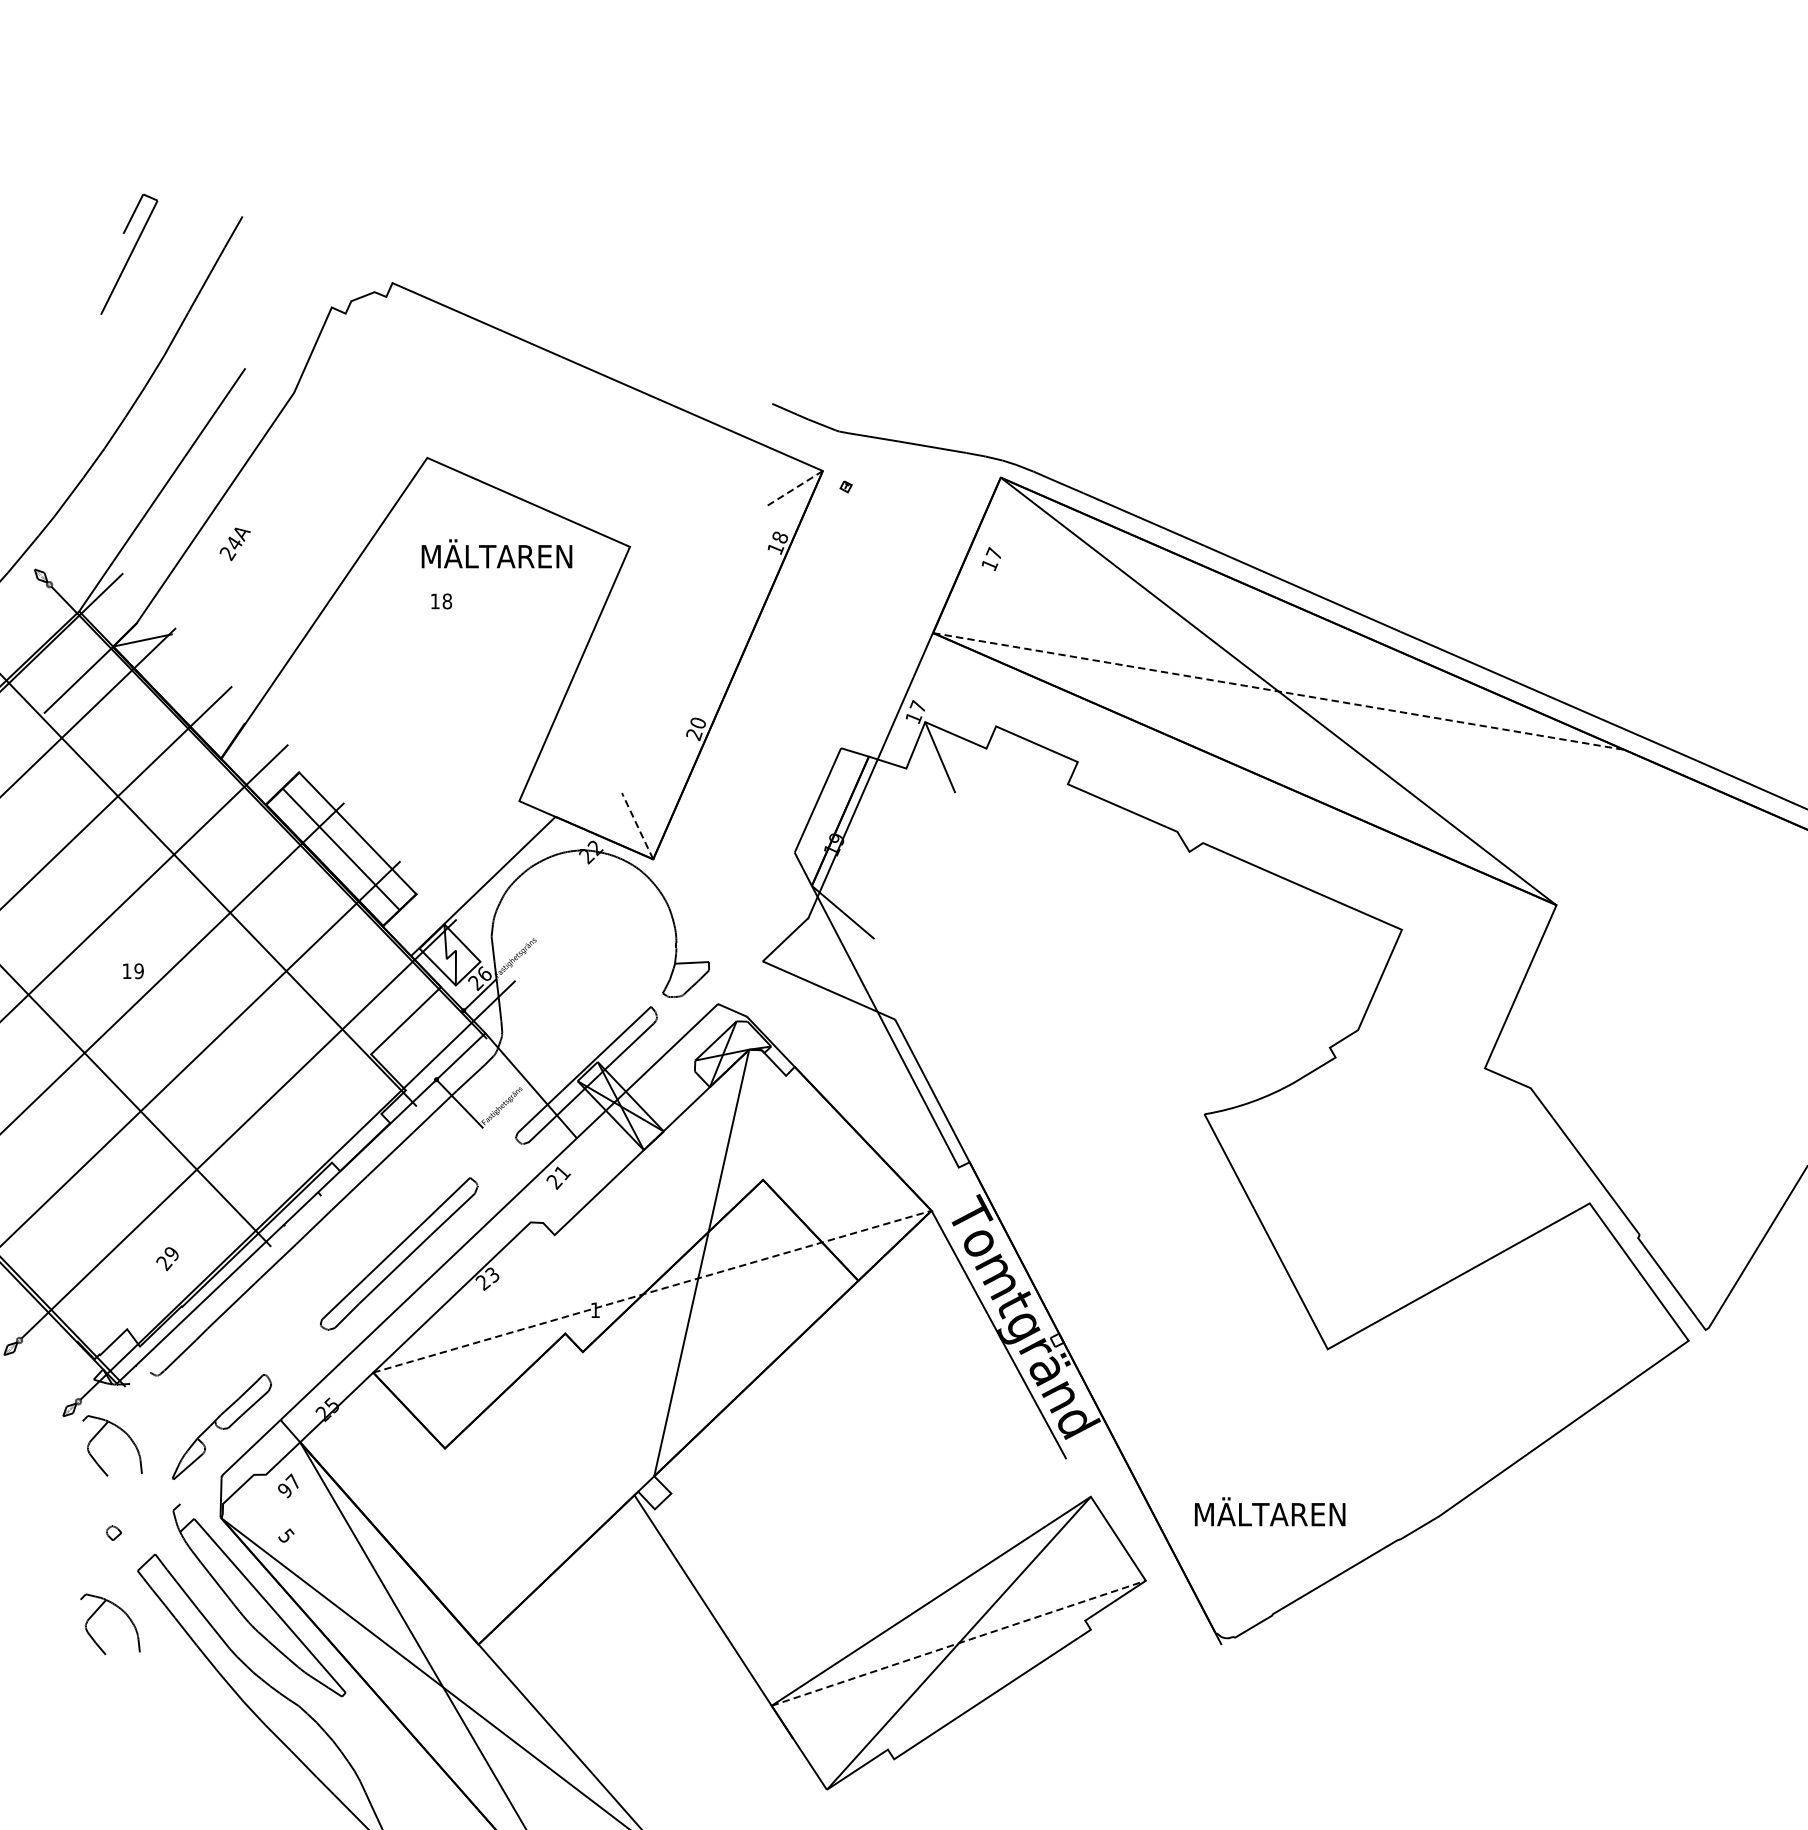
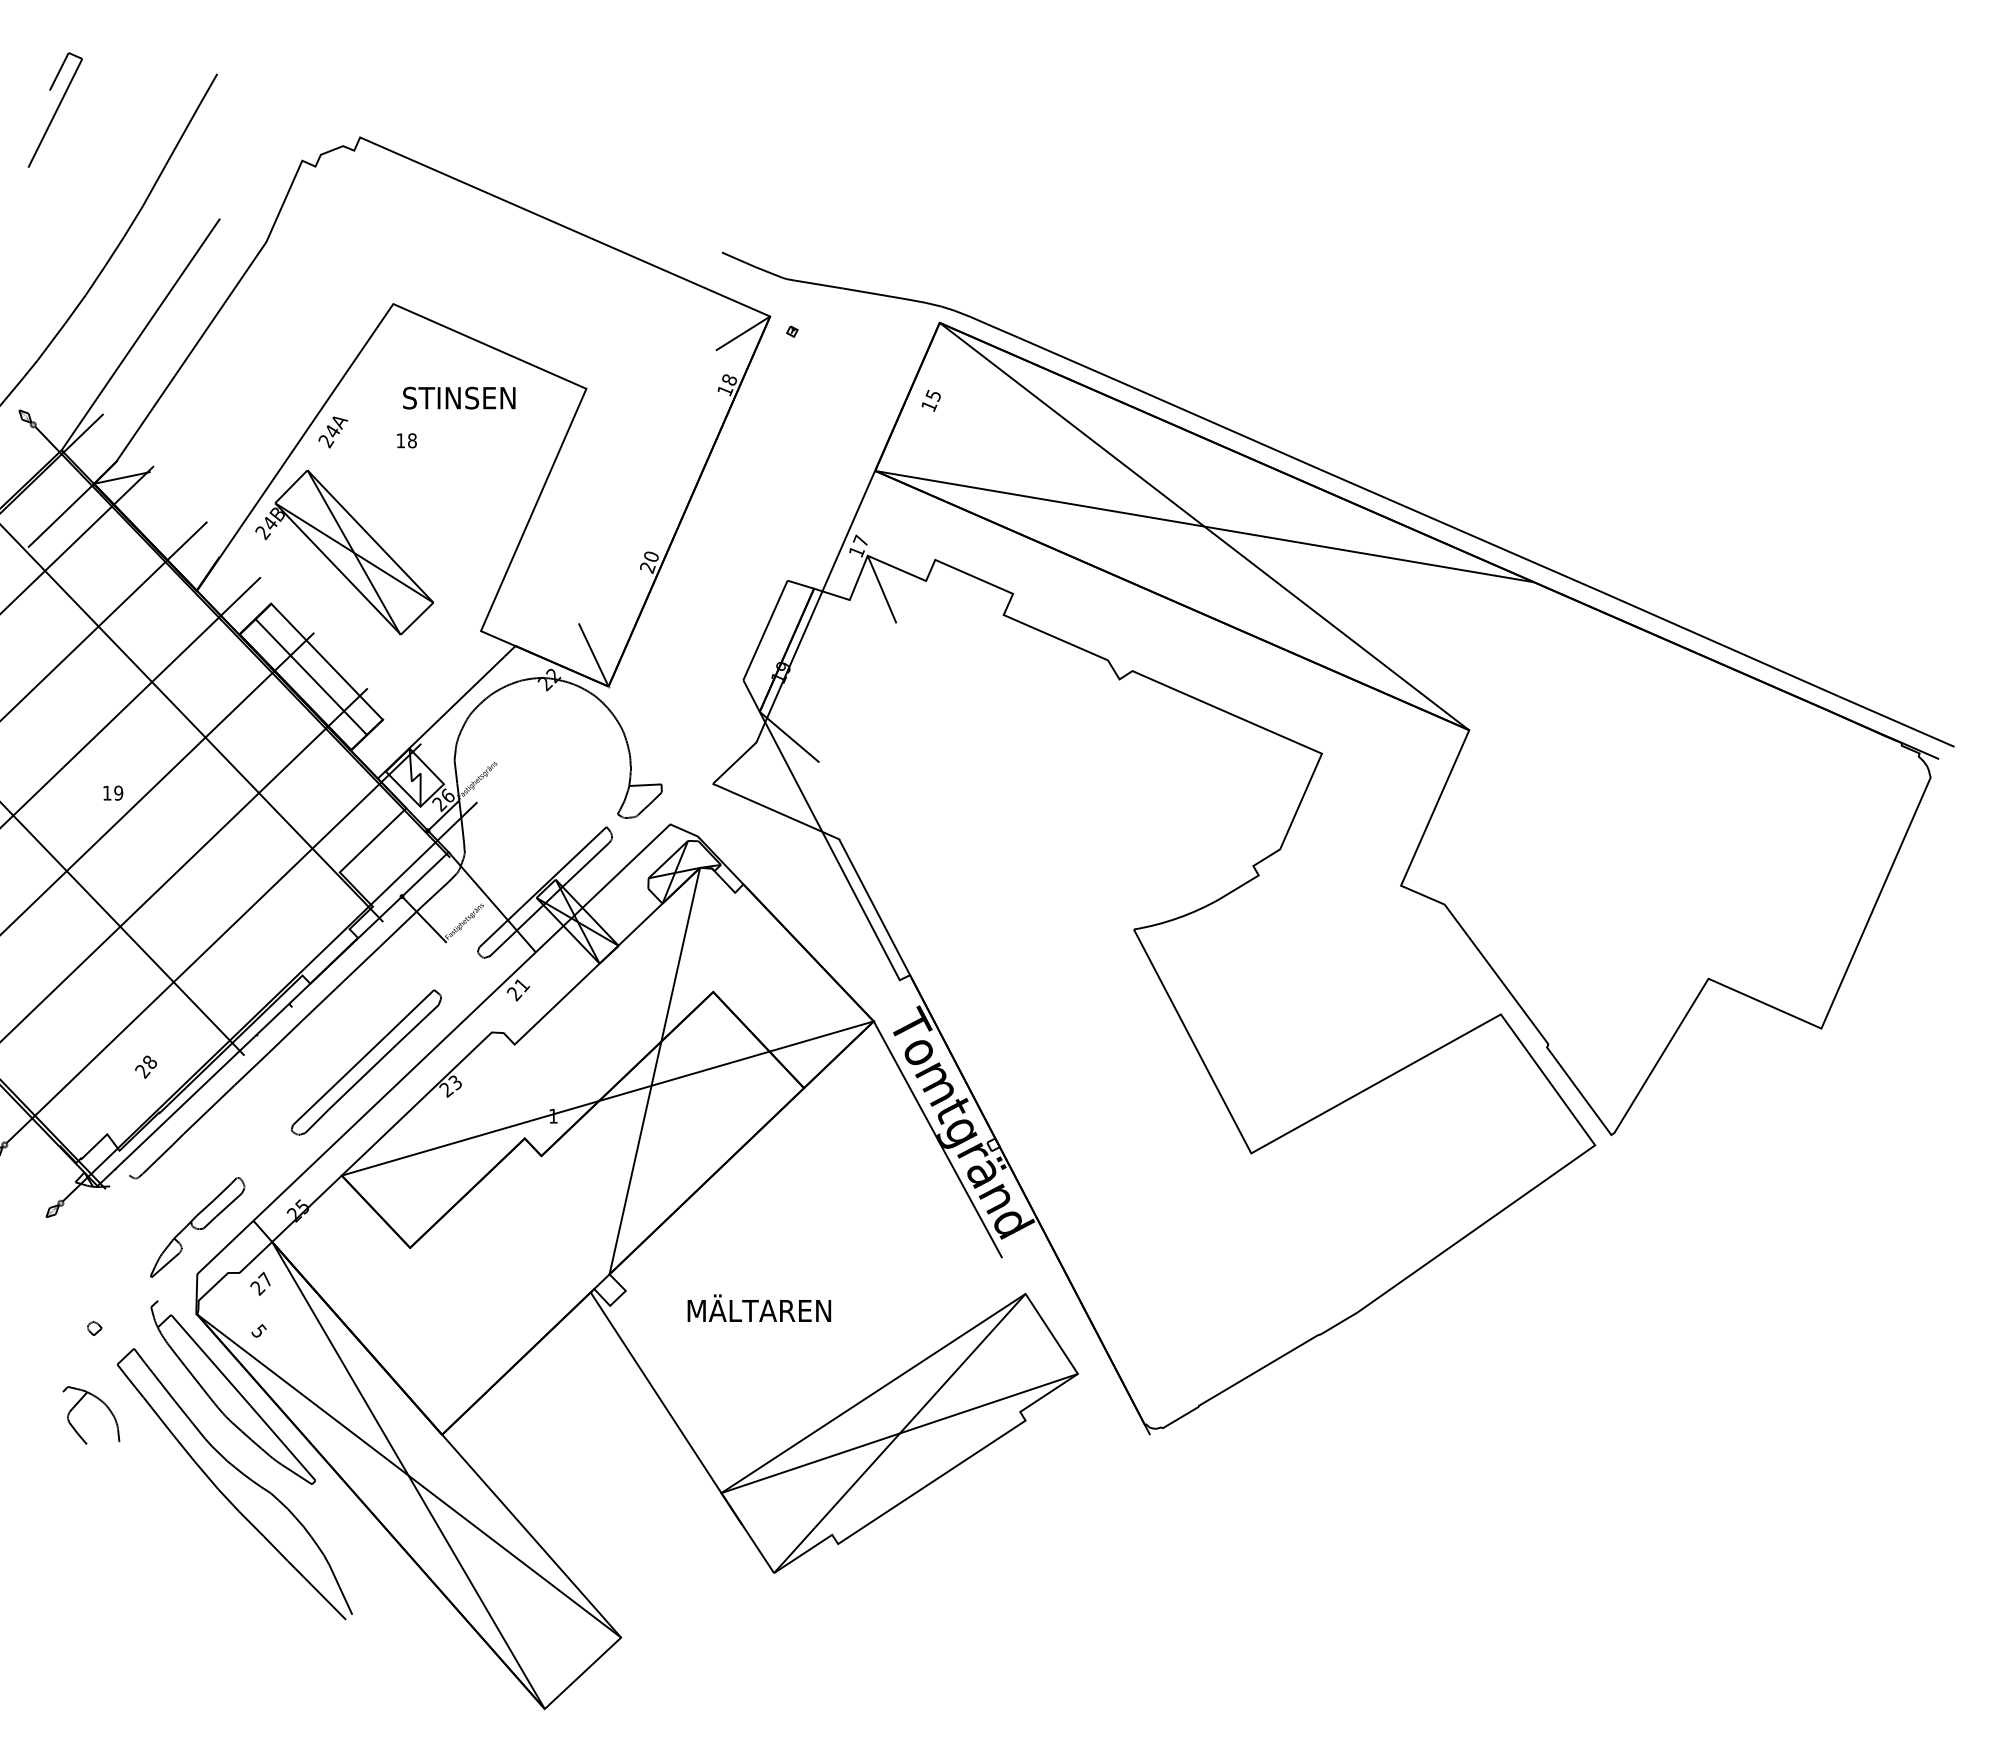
line: (129, 254) -> (55, 110), moved
line: (793, 488) -> (742, 333), dashed -> solid
text: (235, 544) -> (333, 432), moved
text: (993, 552) -> (932, 394), 17 -> 15
text: (496, 553) -> (459, 395), MÄLTAREN -> STINSEN
line: (1279, 691) -> (1205, 526), dashed -> solid
part: (376, 718) -> (344, 552), added
line: (637, 825) -> (593, 654), dashed -> solid
text: (172, 1253) -> (150, 1062), 29 -> 28
line: (652, 1291) -> (607, 1098), dashed -> solid
part: (124, 1433) -> (104, 1233), removed
text: (284, 1491) -> (257, 1288), 97 -> 27
text: (1270, 1511) -> (759, 1307), moved
line: (958, 1643) -> (899, 1433), dashed -> solid

